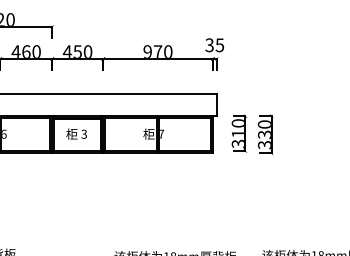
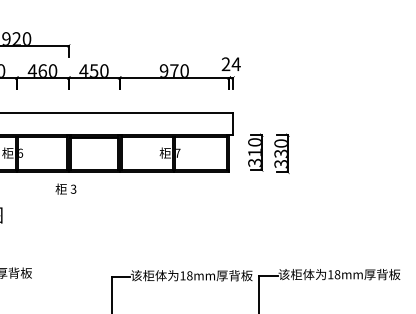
text: (214, 45) -> (230, 64), 35 -> 24
text: (76, 133) -> (65, 188), moved

